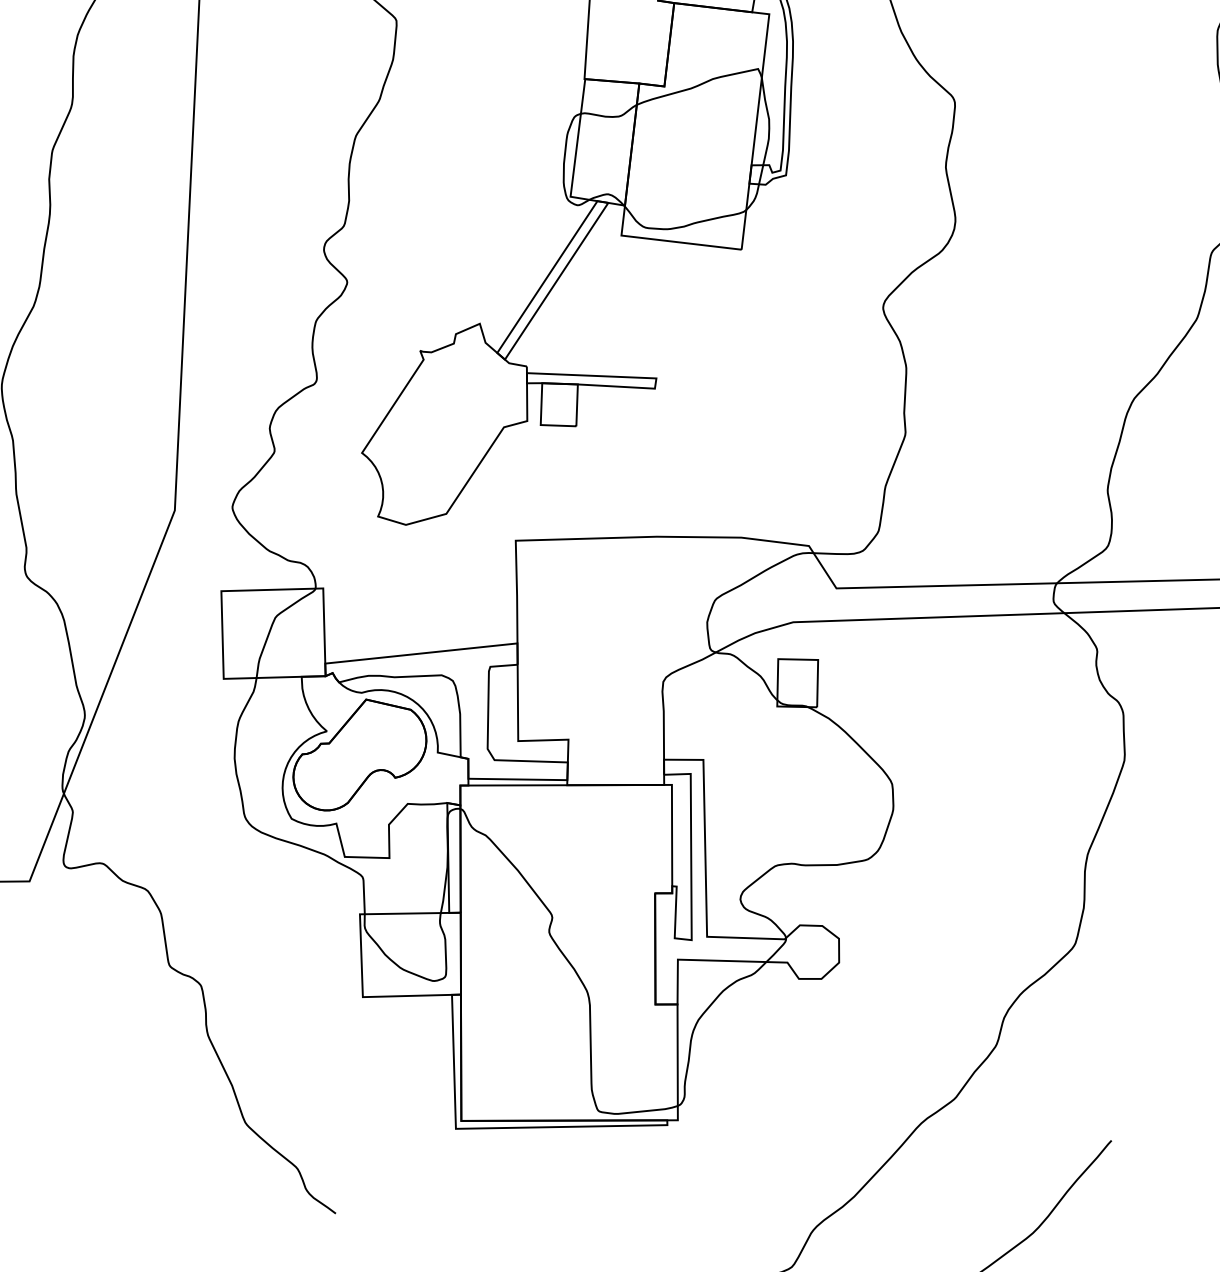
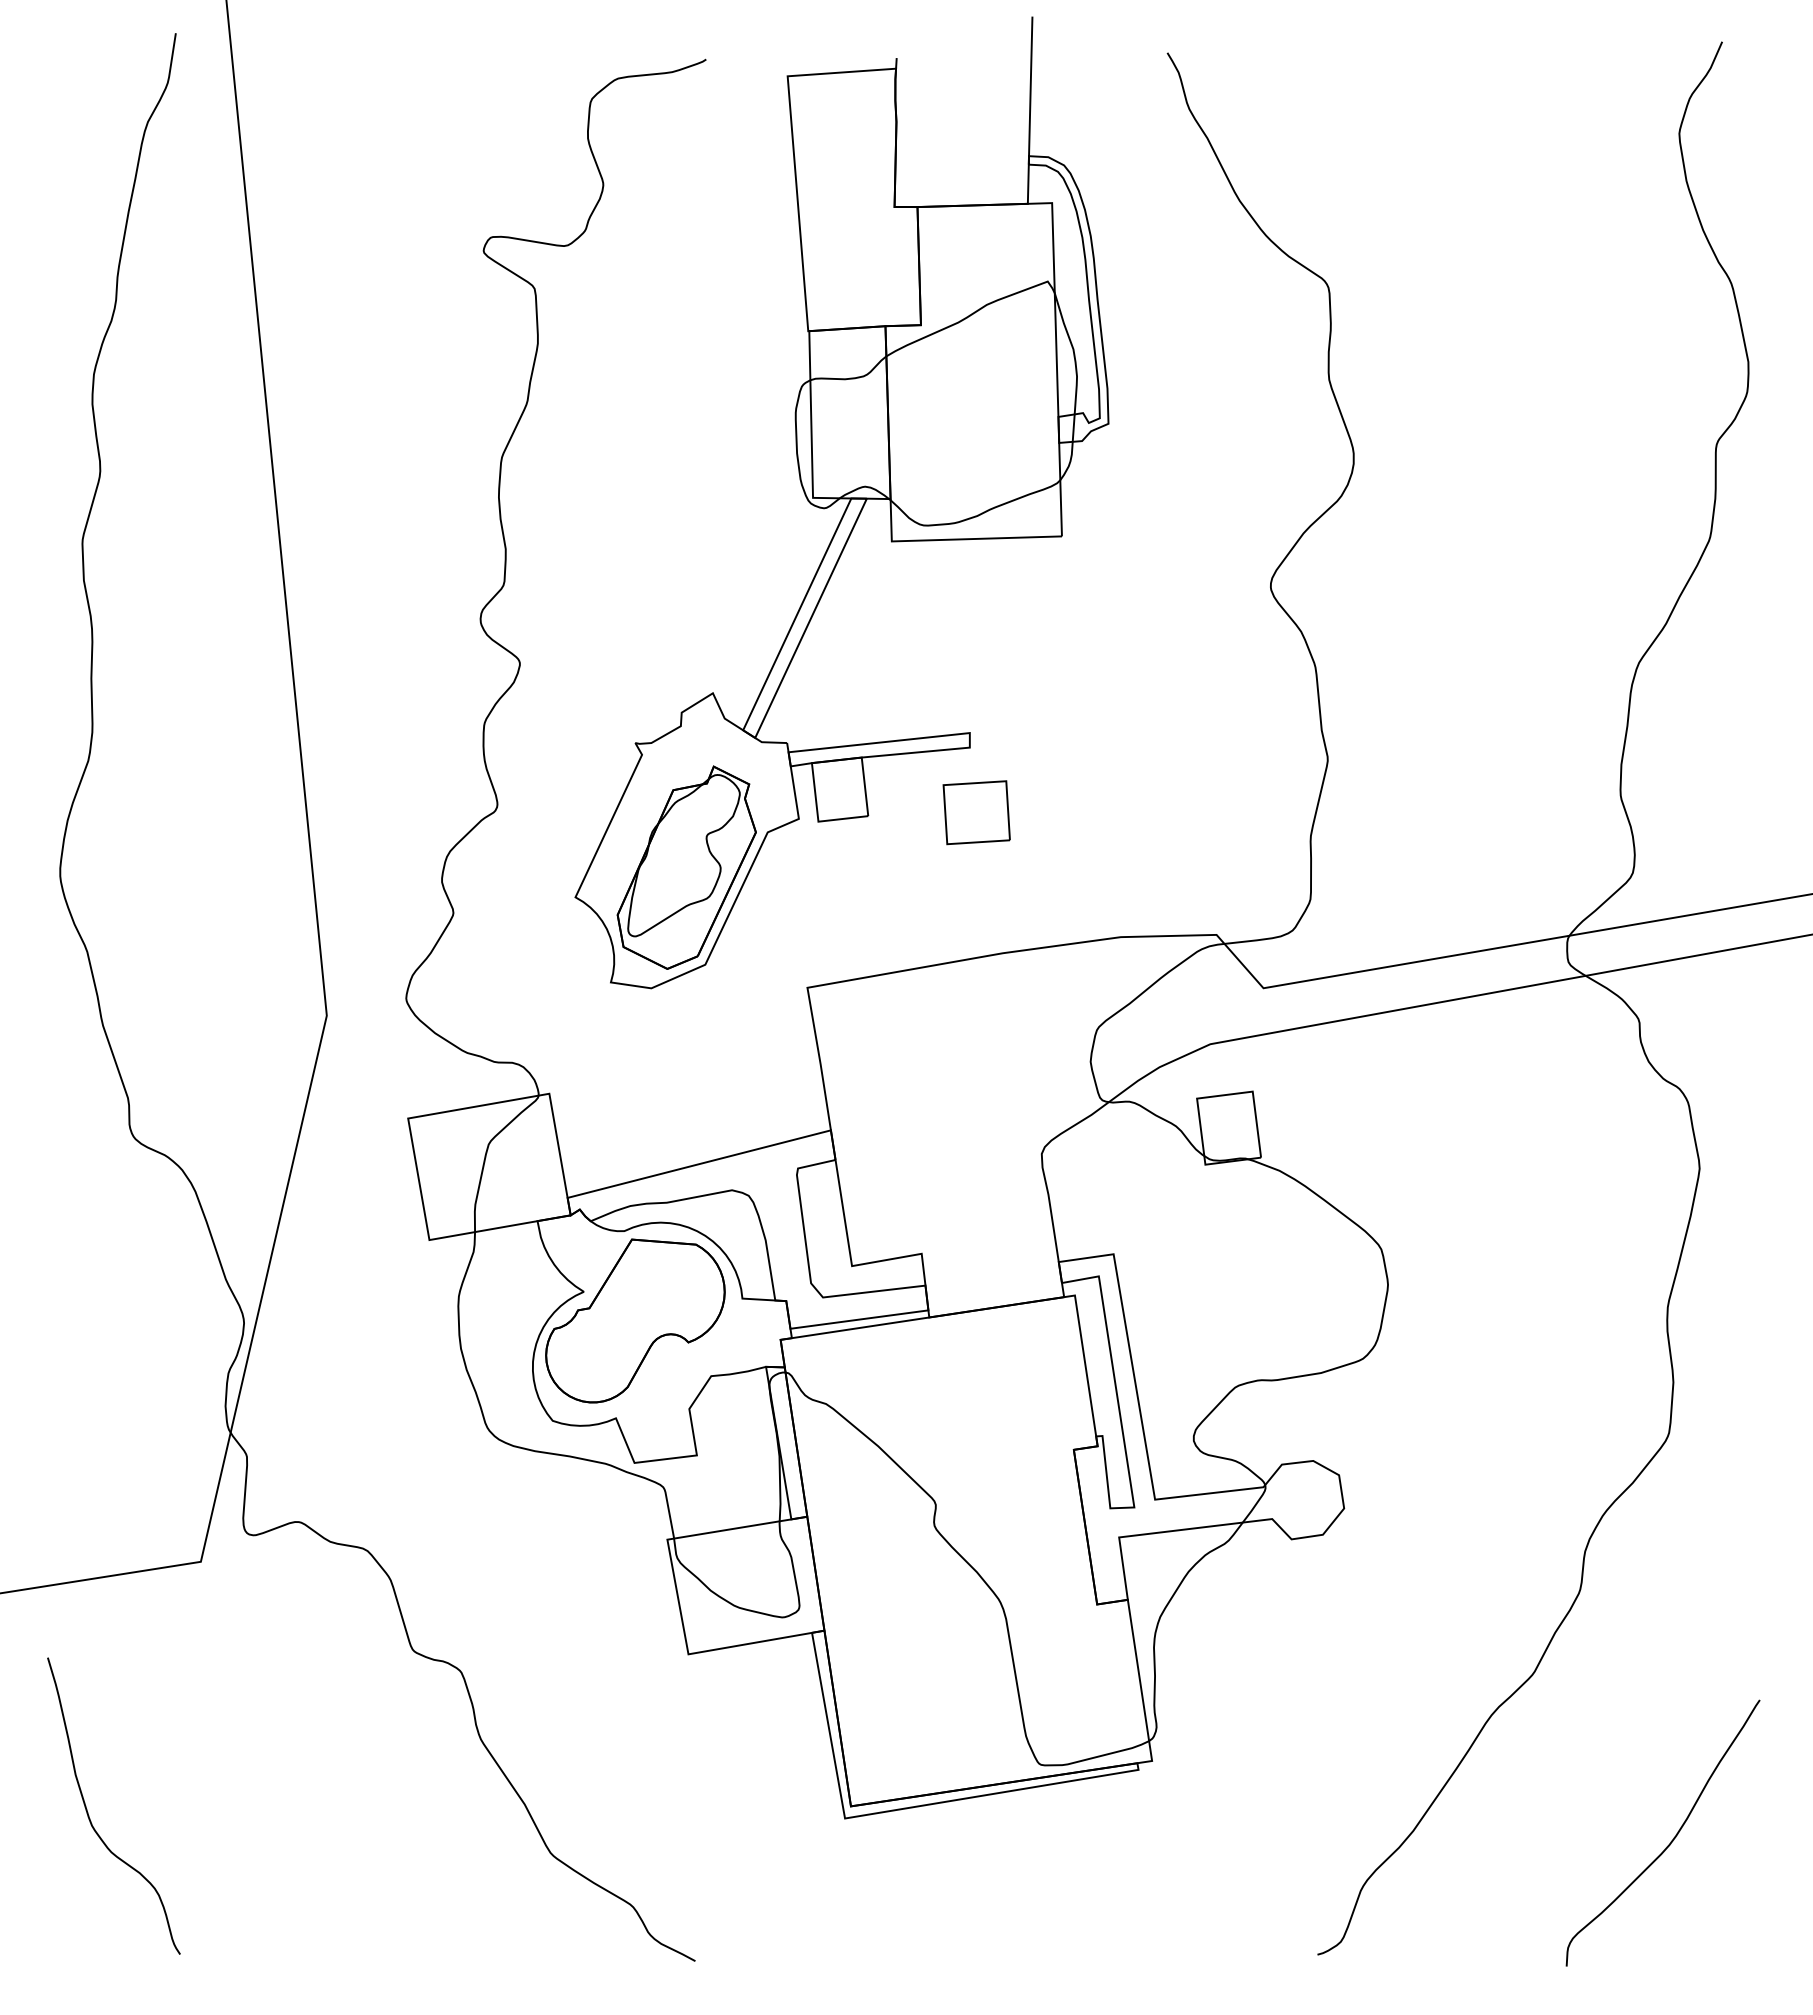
part: (652, 435) -> (976, 812), added
part: (443, 443) -> (686, 867), added

